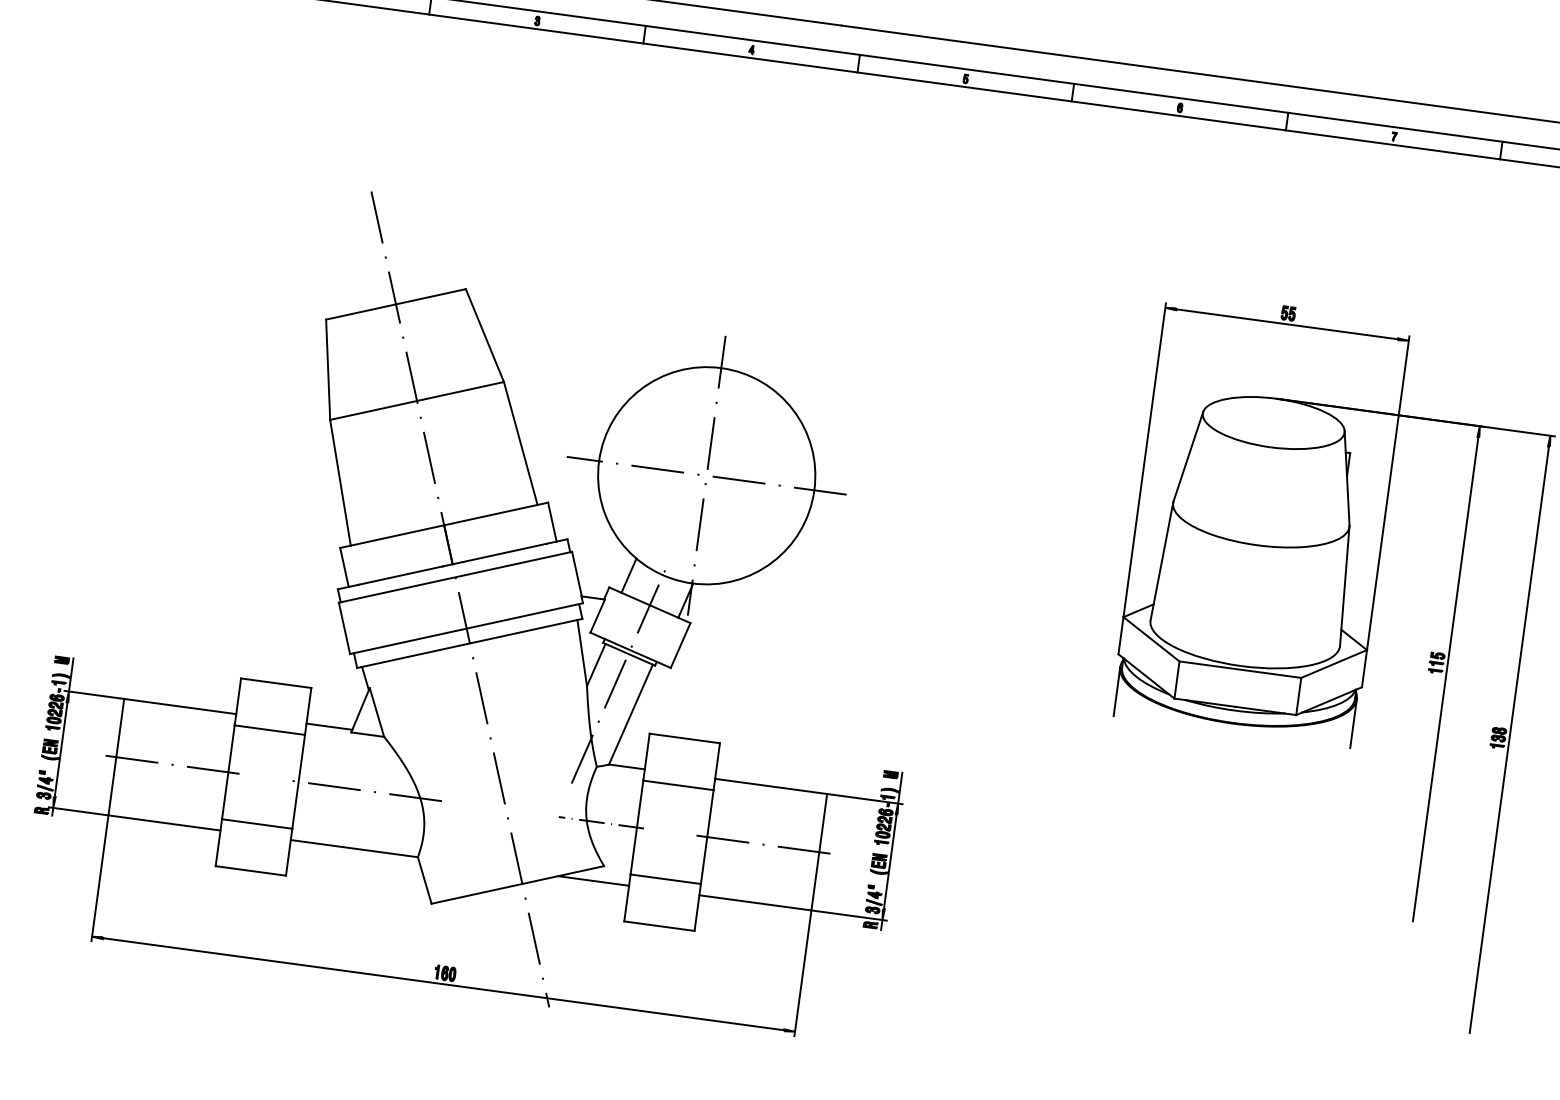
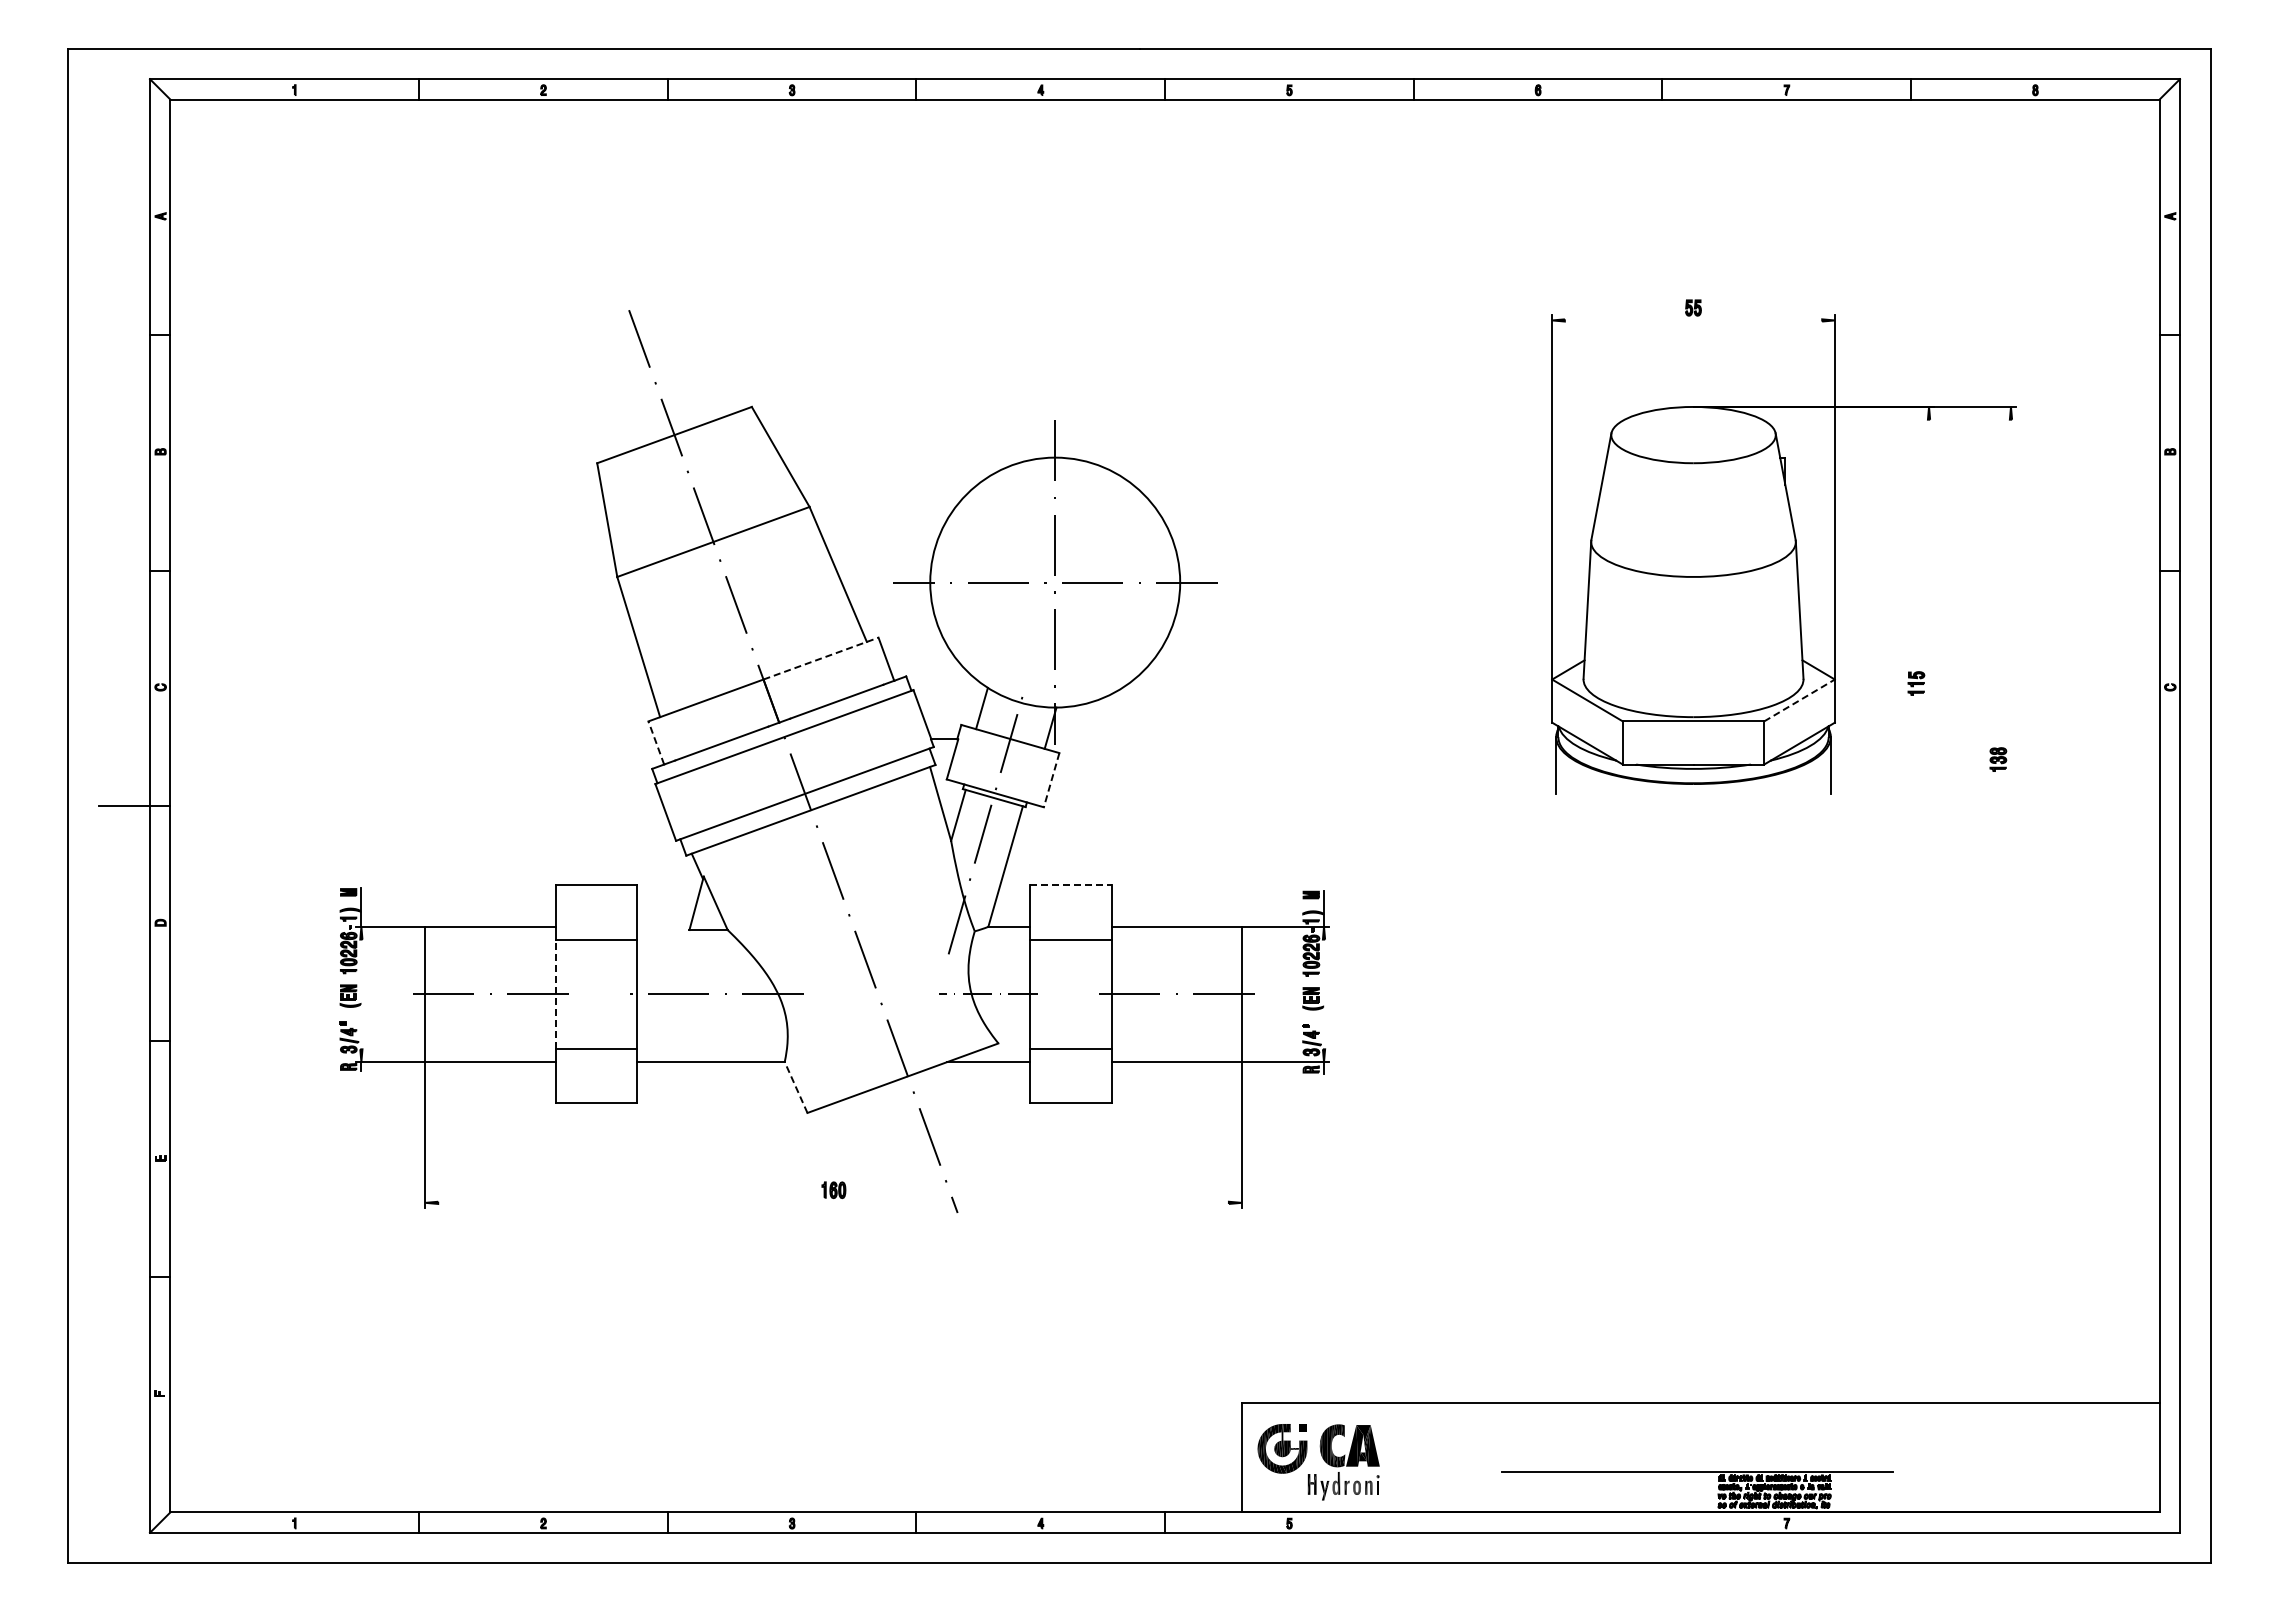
line: (1287, 324) -> (1693, 320), removed
line: (496, 513) -> (821, 658), solid -> dashed
line: (344, 567) -> (656, 742), solid -> dashed
line: (680, 645) -> (1051, 780), solid -> dashed
line: (1334, 664) -> (1799, 700), solid -> dashed
line: (1446, 679) -> (1929, 700), removed
line: (329, 726) -> (663, 926), removed
line: (684, 738) -> (1070, 885), solid -> dashed
line: (1508, 739) -> (2010, 759), removed
line: (61, 749) -> (361, 994), removed
line: (228, 771) -> (555, 993), solid -> dashed
line: (890, 861) -> (1324, 994), removed
line: (425, 880) -> (796, 1087), solid -> dashed
line: (443, 983) -> (833, 1202), removed

